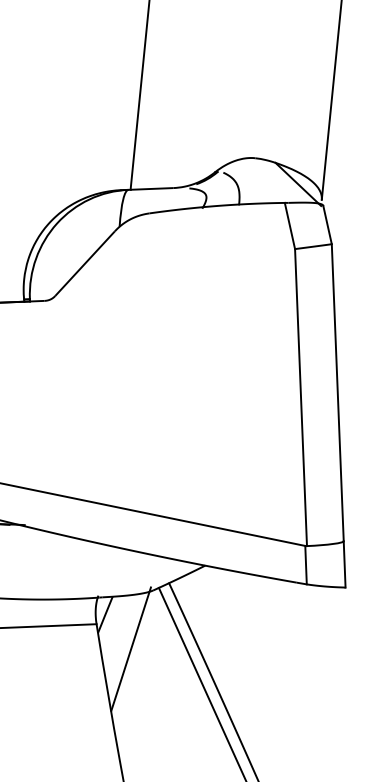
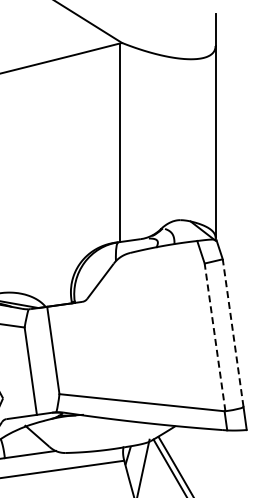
line: (338, 393) -> (233, 333), solid -> dashed
line: (301, 397) -> (215, 337), solid -> dashed

